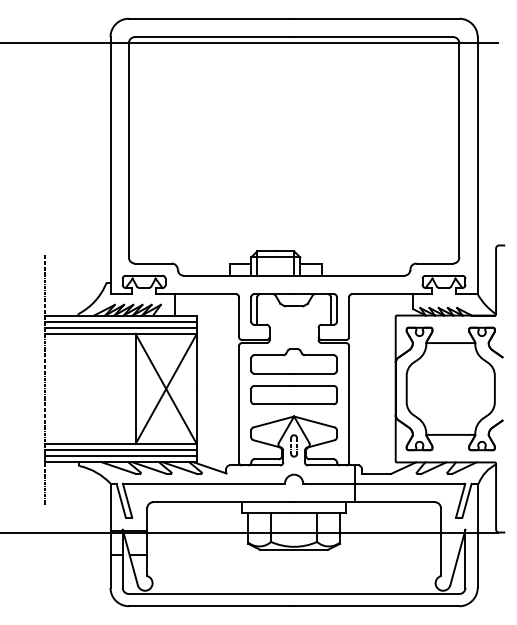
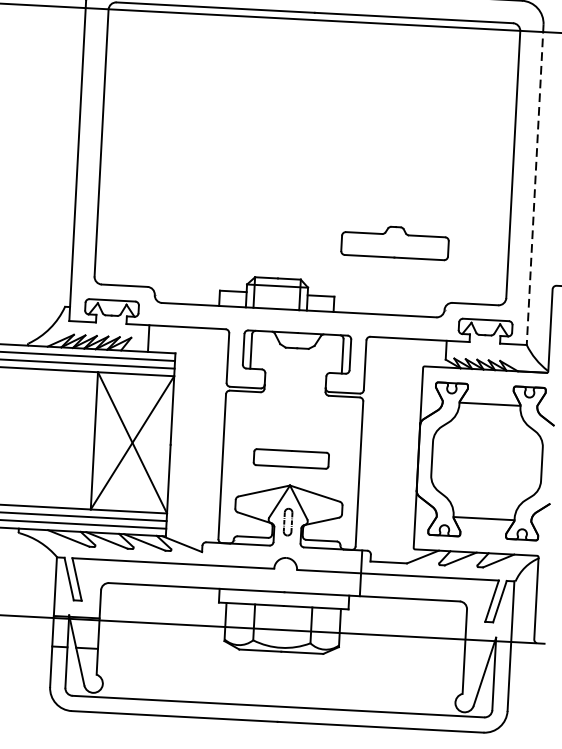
line: (477, 165) -> (534, 184), solid -> dashed
part: (293, 361) -> (394, 242), moved
part: (293, 395) -> (290, 459), size x0.7

